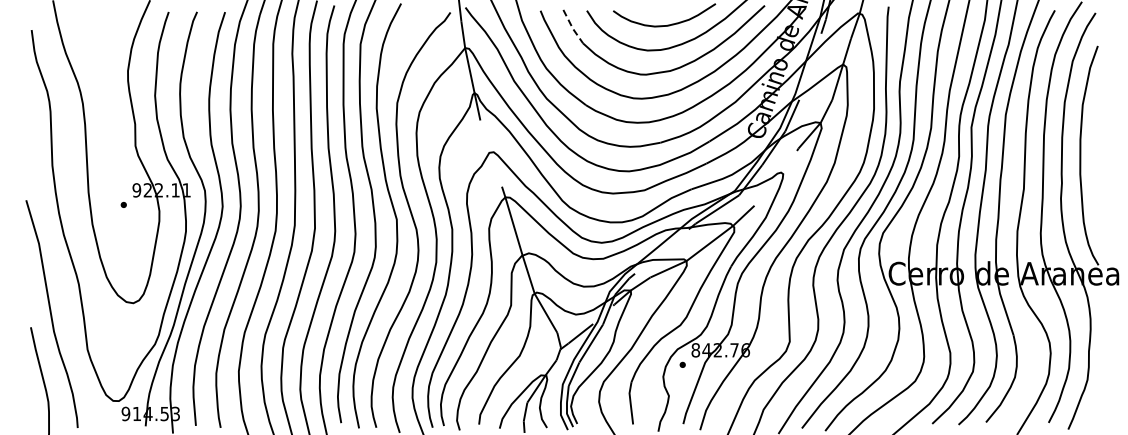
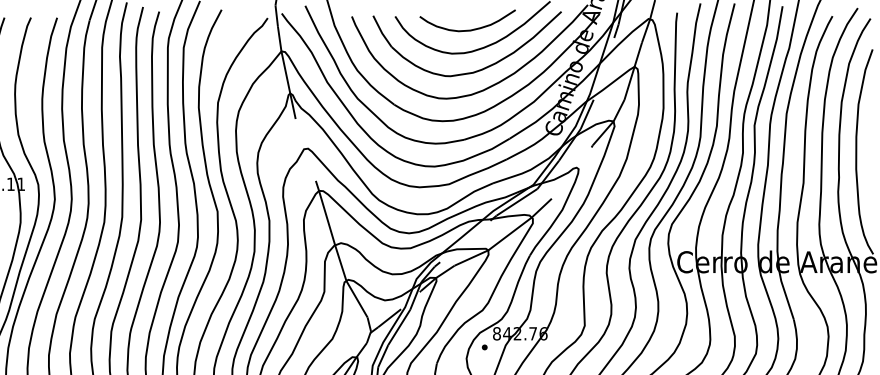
line: (572, 28) -> (381, 33), dashed -> solid

